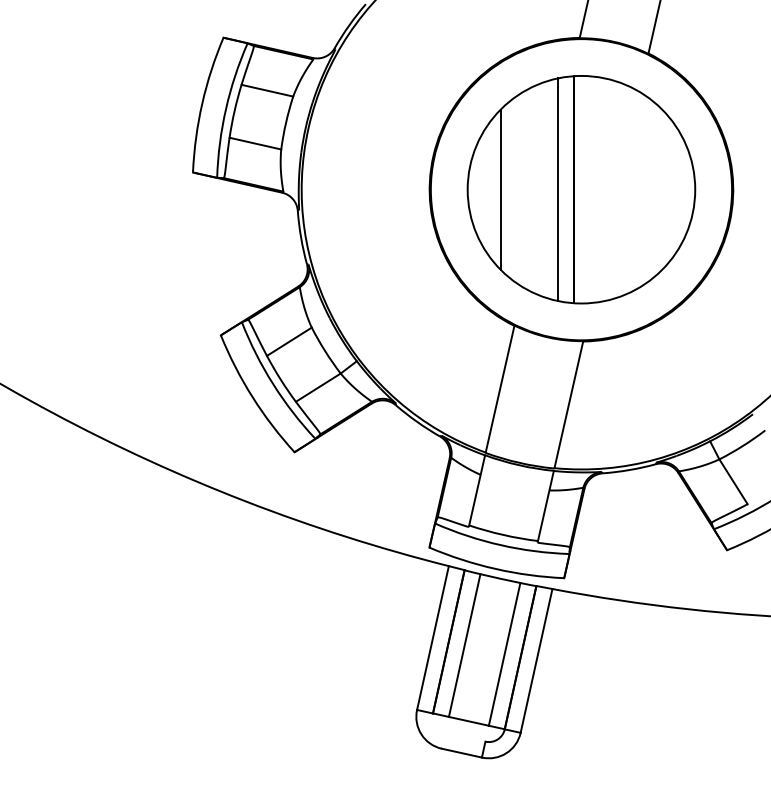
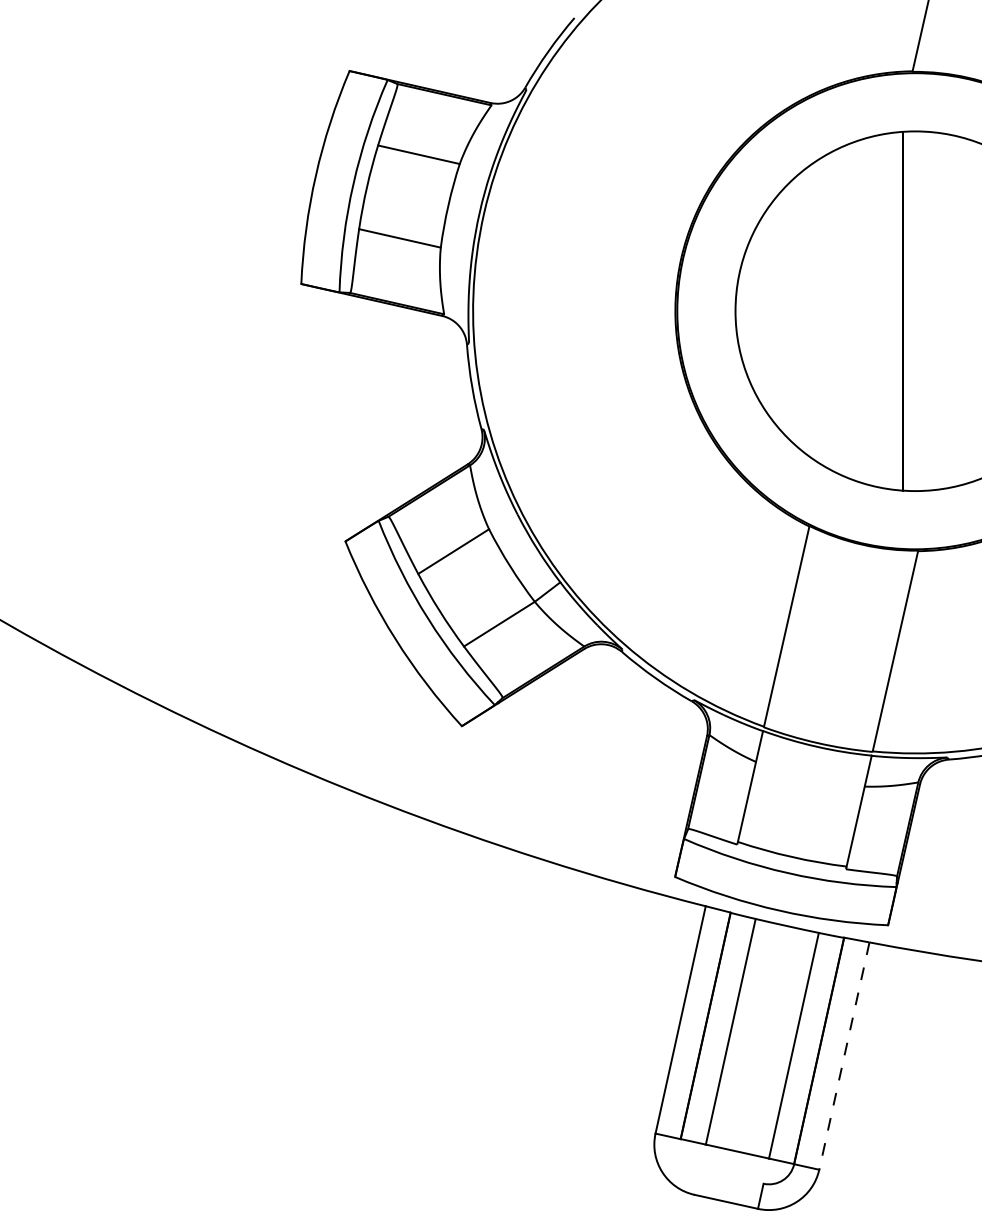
line: (500, 189) -> (787, 310), removed
line: (557, 189) -> (877, 310), removed
line: (536, 660) -> (844, 1055), solid -> dashed

